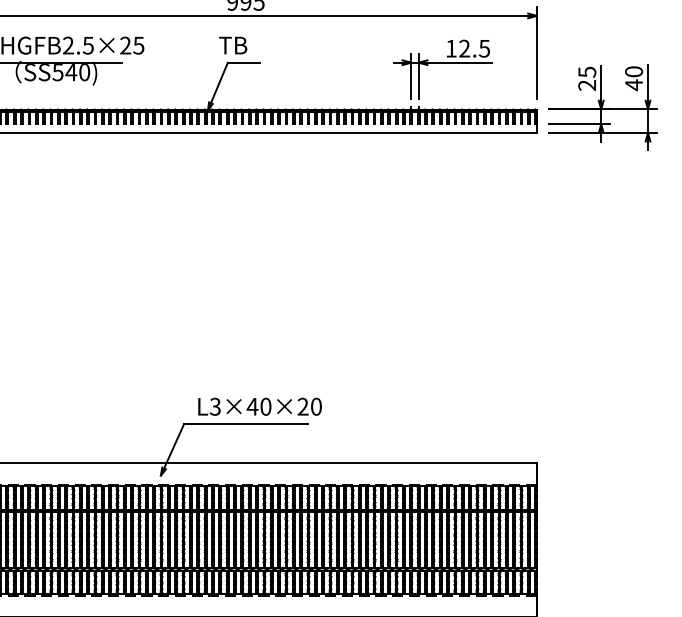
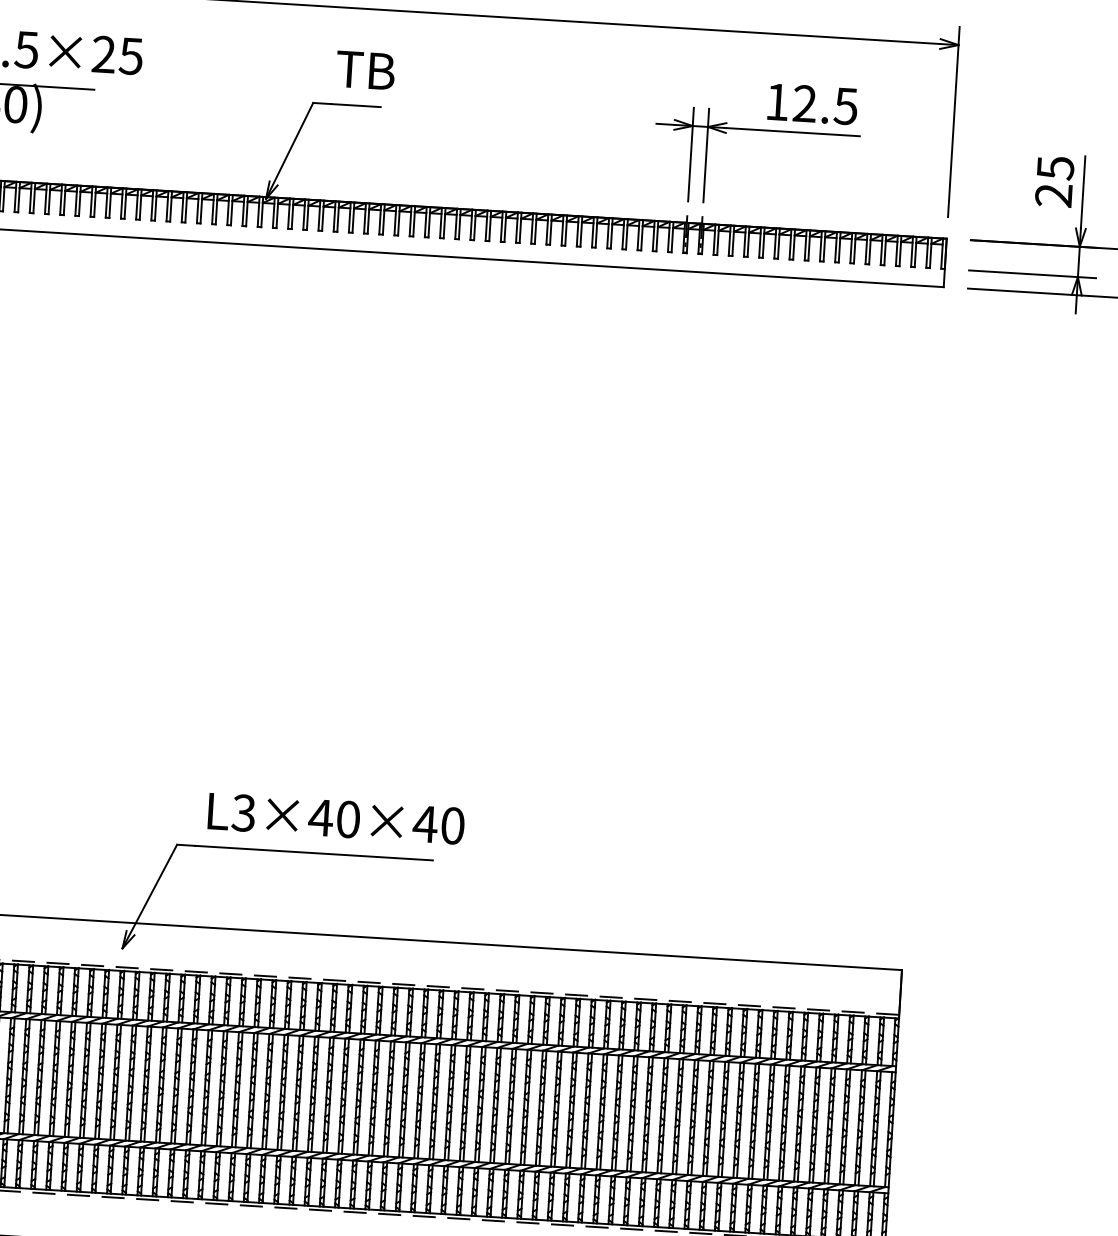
text: (233, 45) -> (366, 70), moved
text: (303, 406) -> (426, 823), L3×40×20 -> L3×40×40

